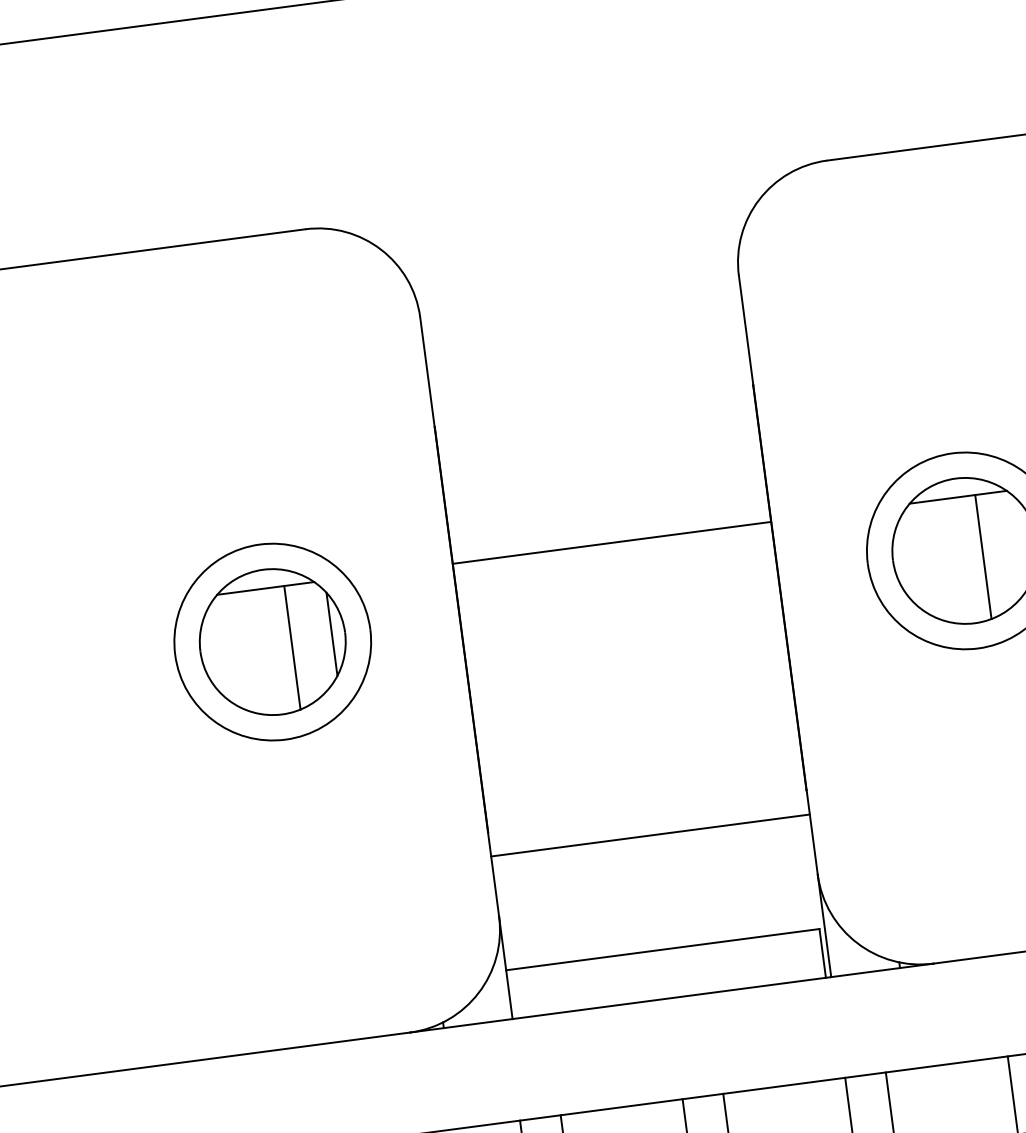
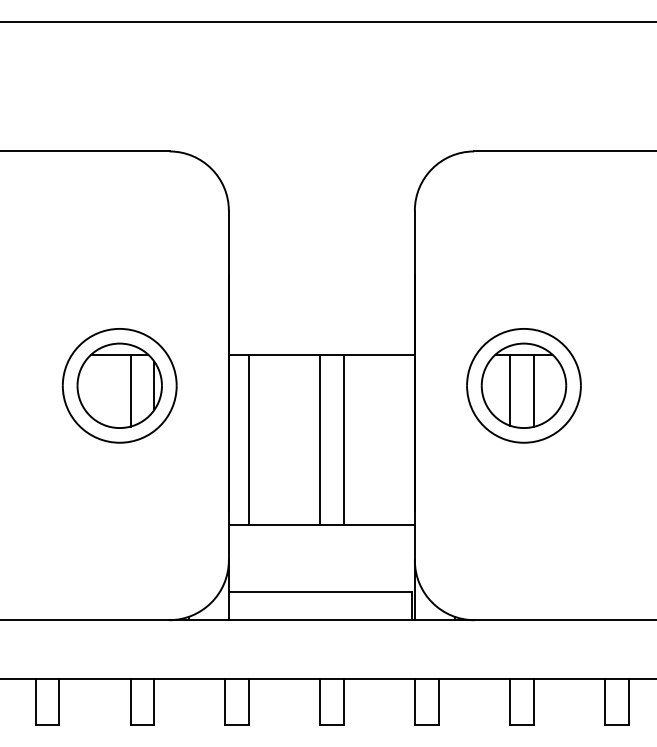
line: (943, 560) -> (510, 389), added
line: (669, 683) -> (344, 439), added
line: (628, 688) -> (320, 439), added
line: (507, 704) -> (249, 439), added

